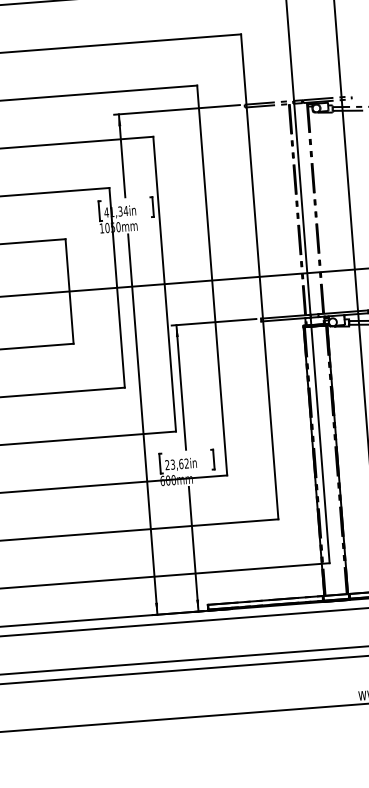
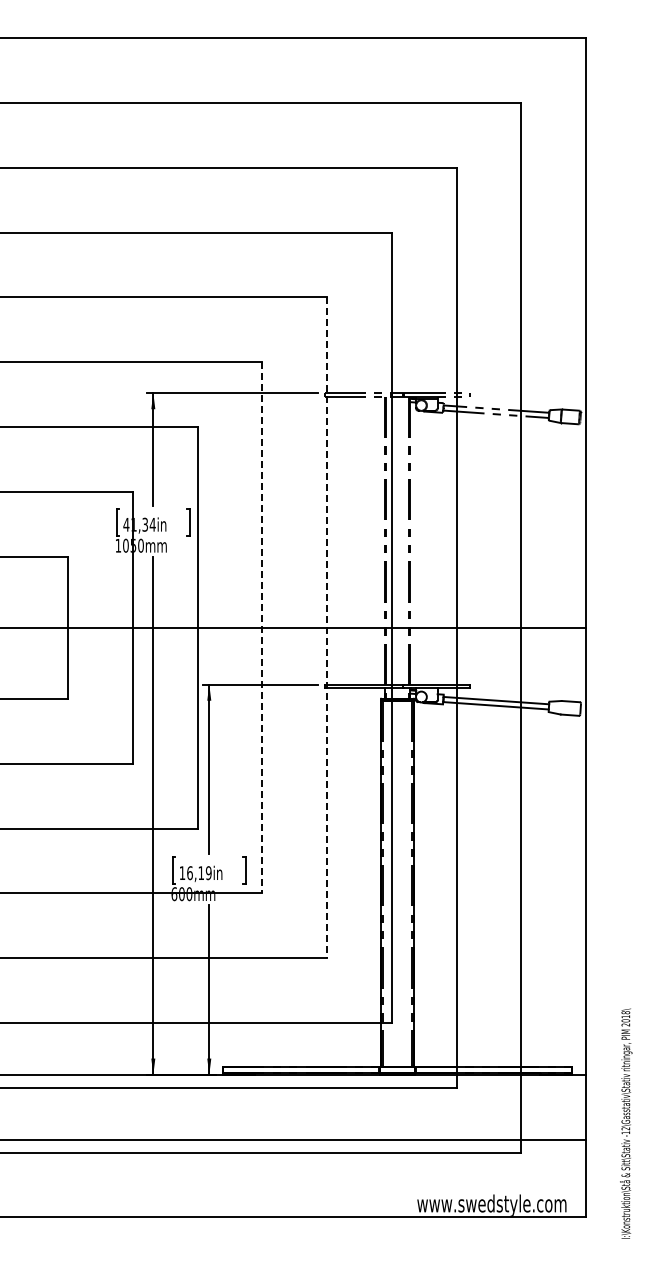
line: (260, 277) -> (327, 628), solid -> dashed
line: (212, 280) -> (262, 627), solid -> dashed
text: (177, 464) -> (195, 873), 23,62in -> 16,19in

